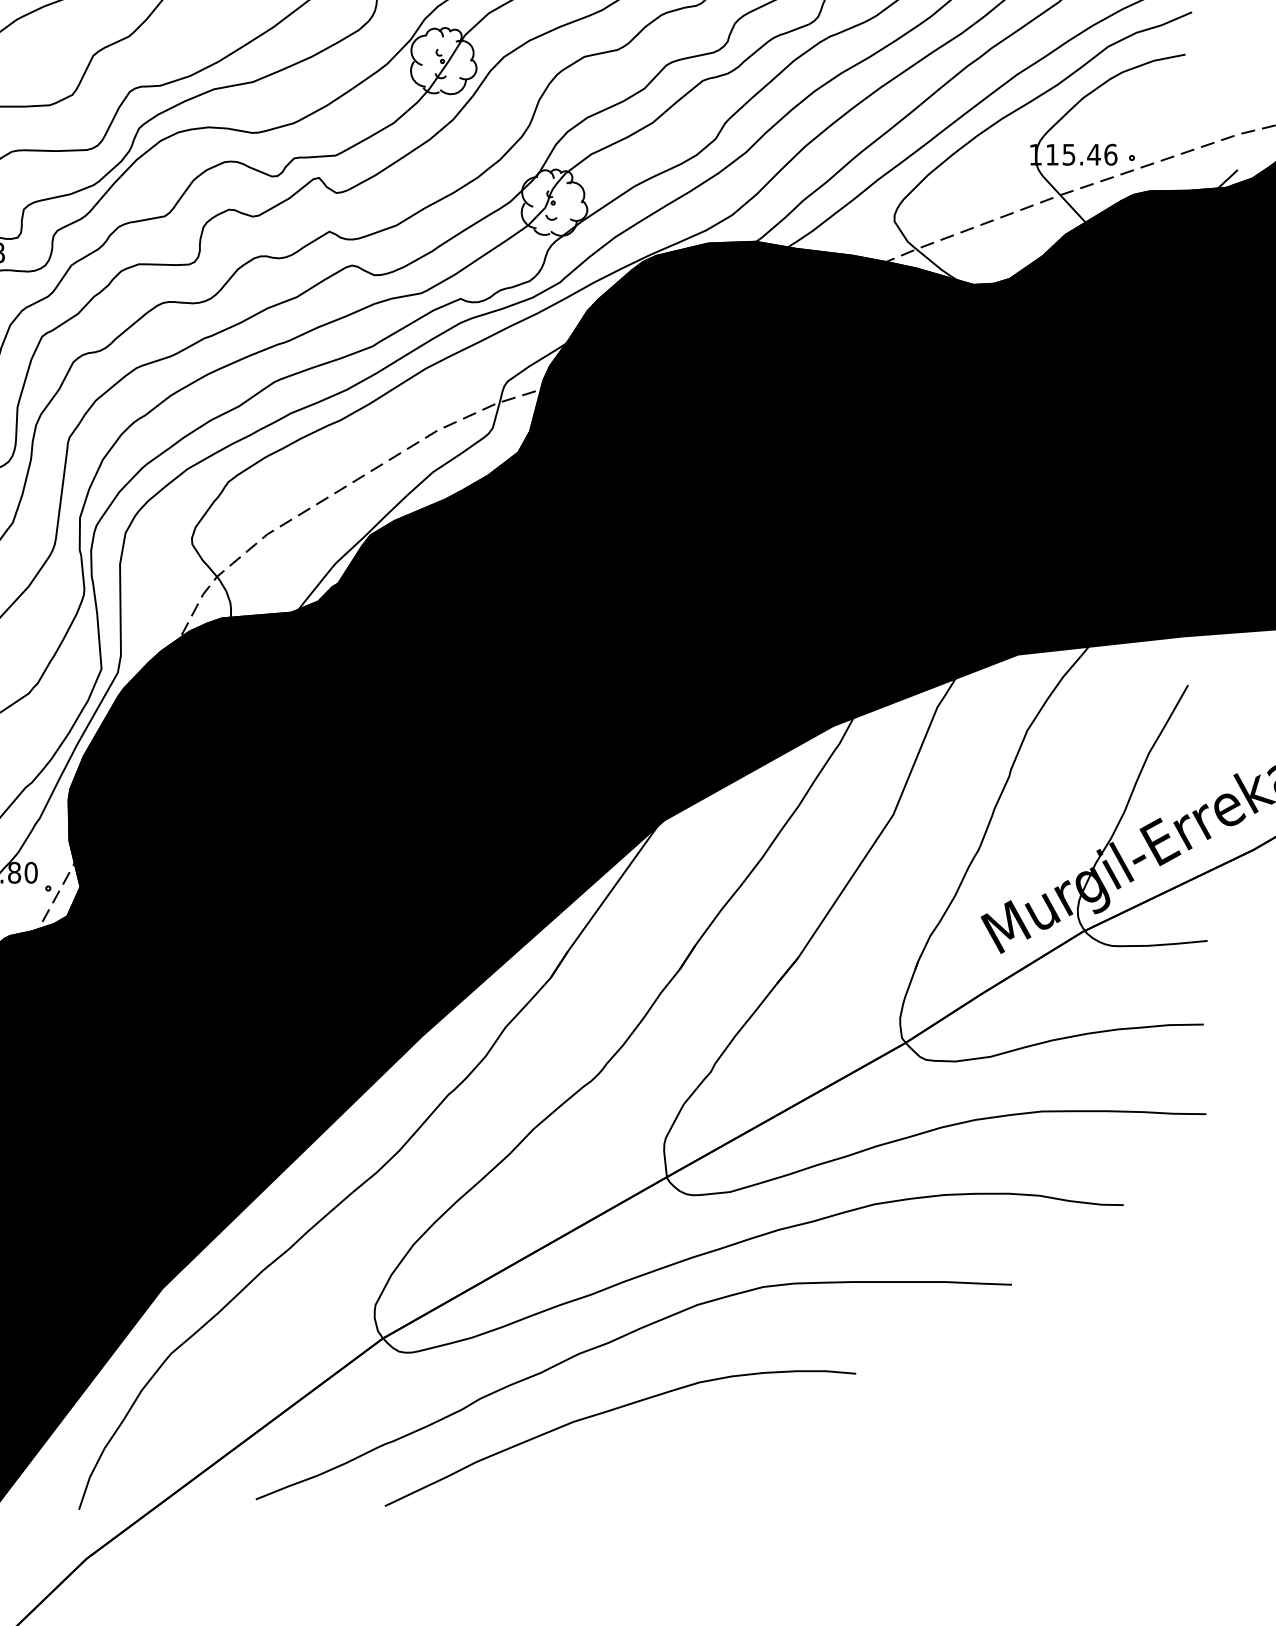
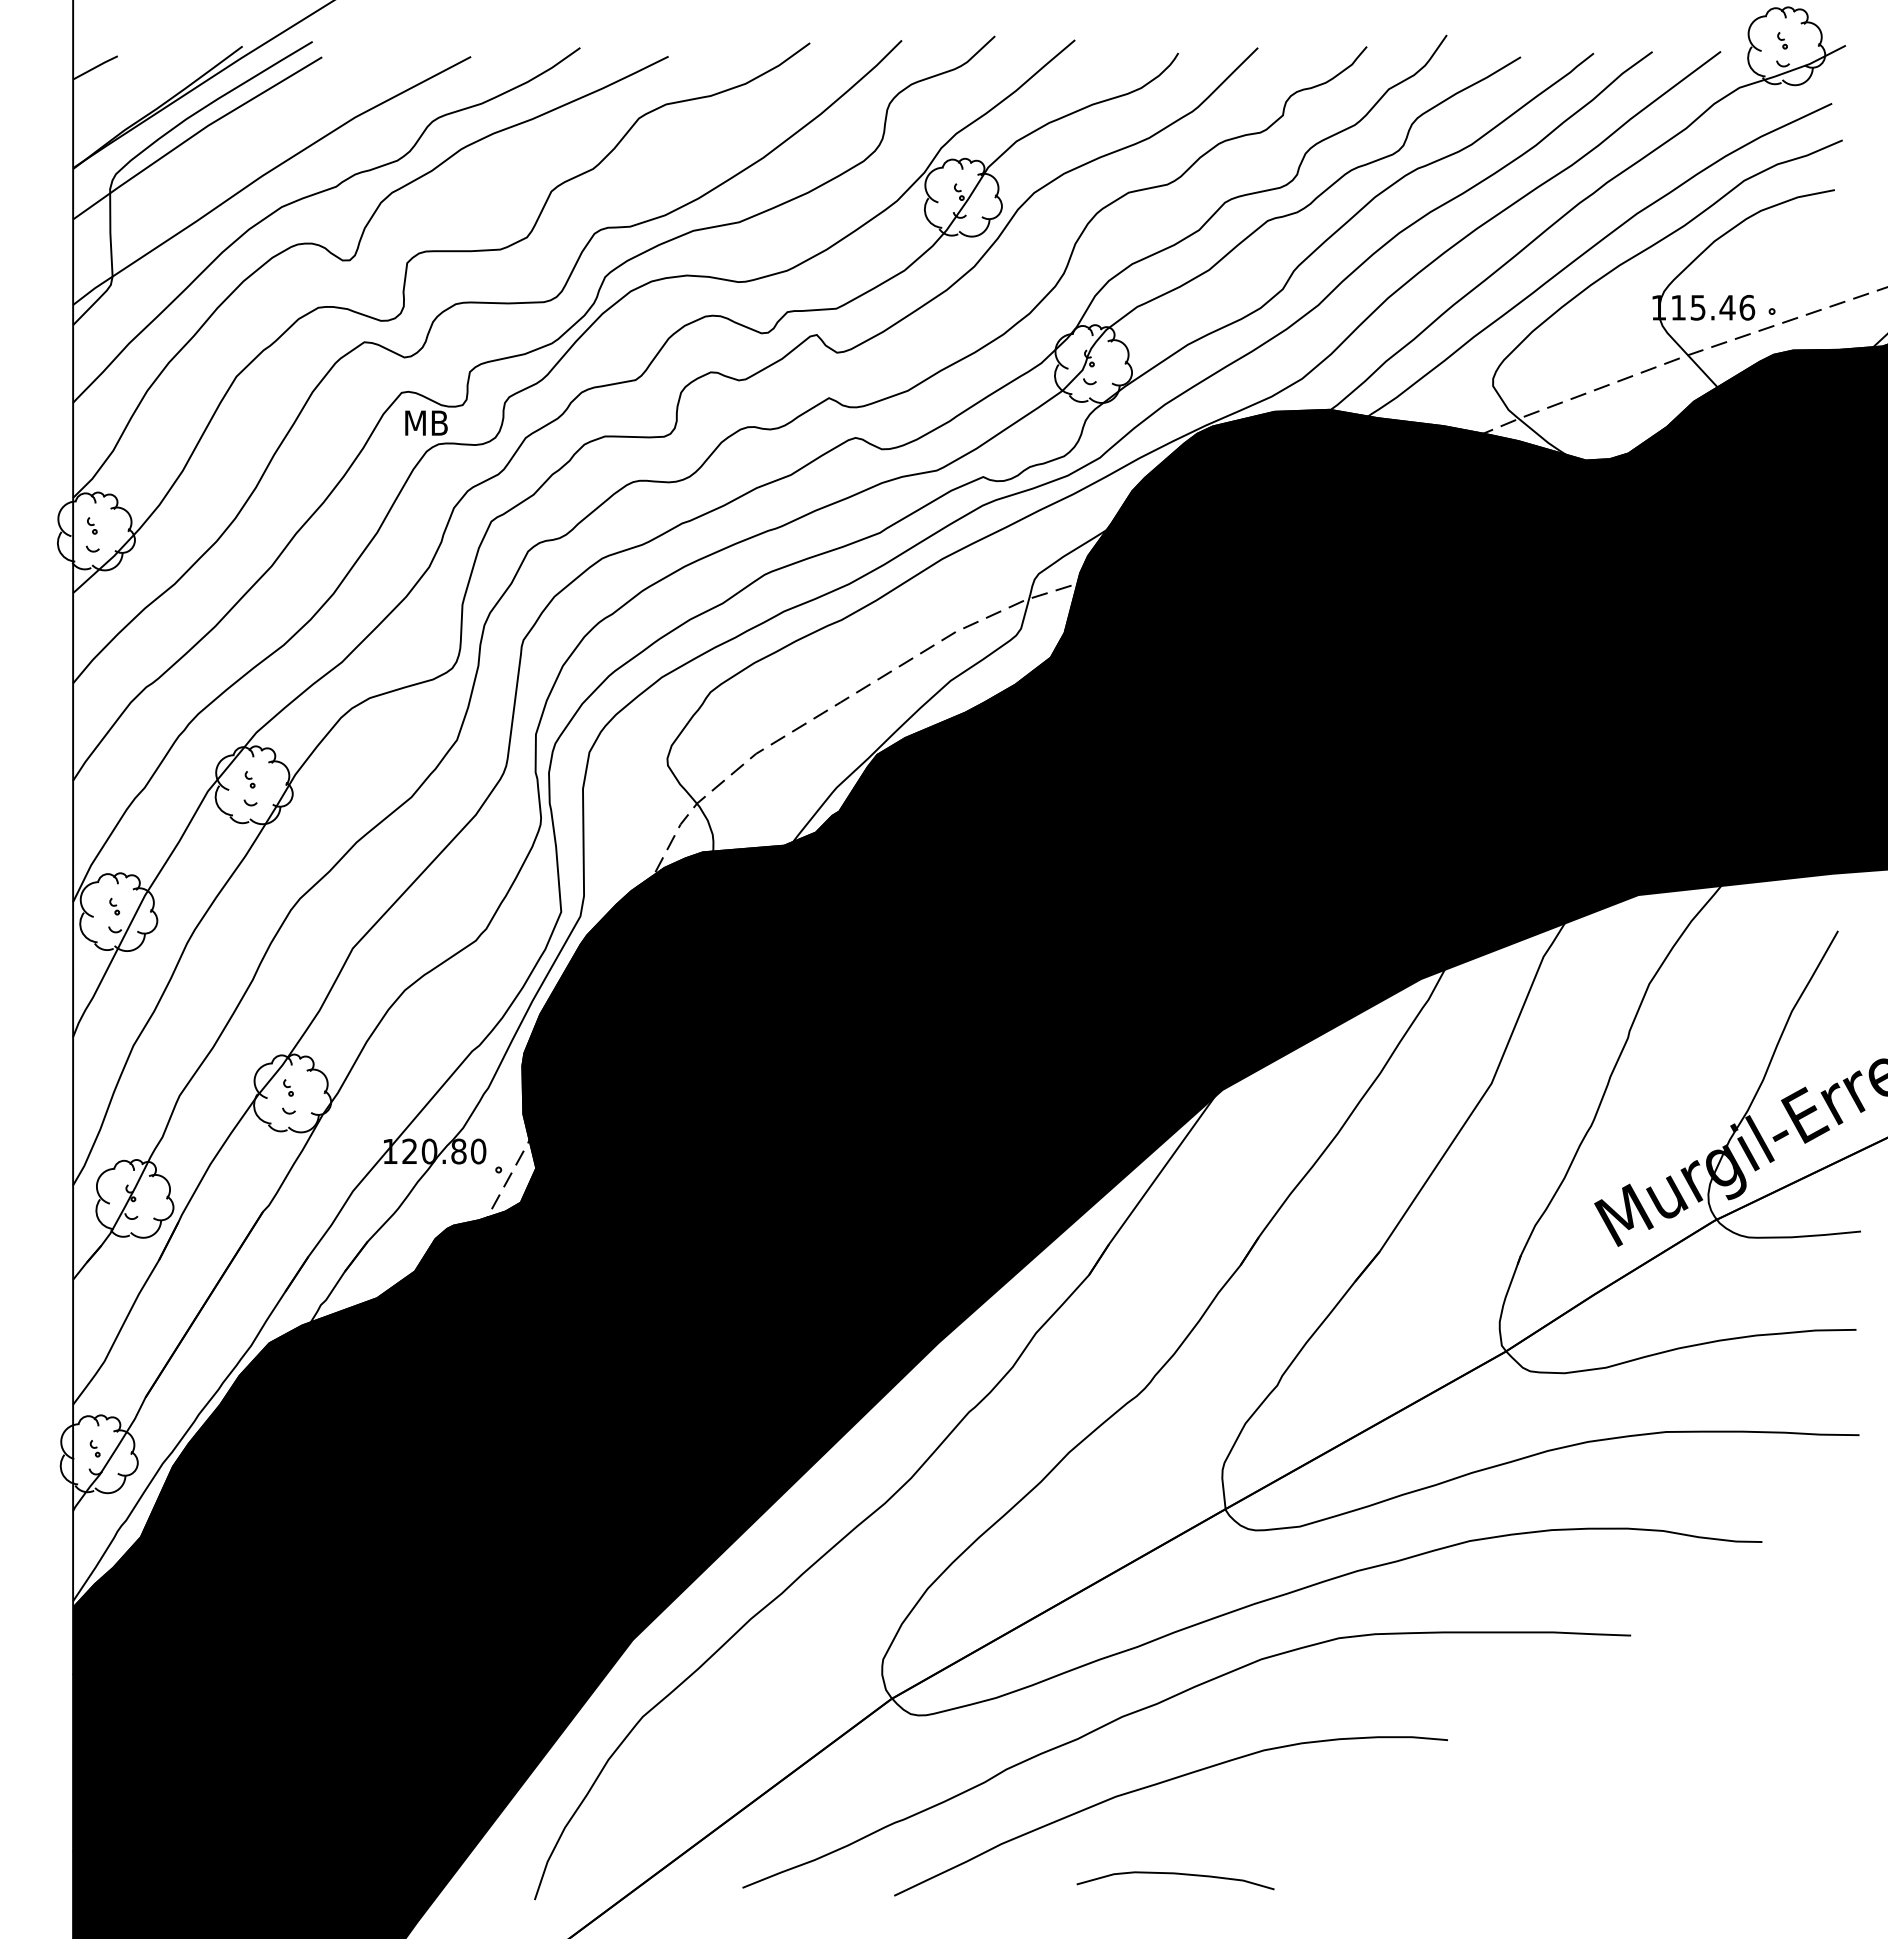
curve: (624, 1488) -> (1175, 1874), added

